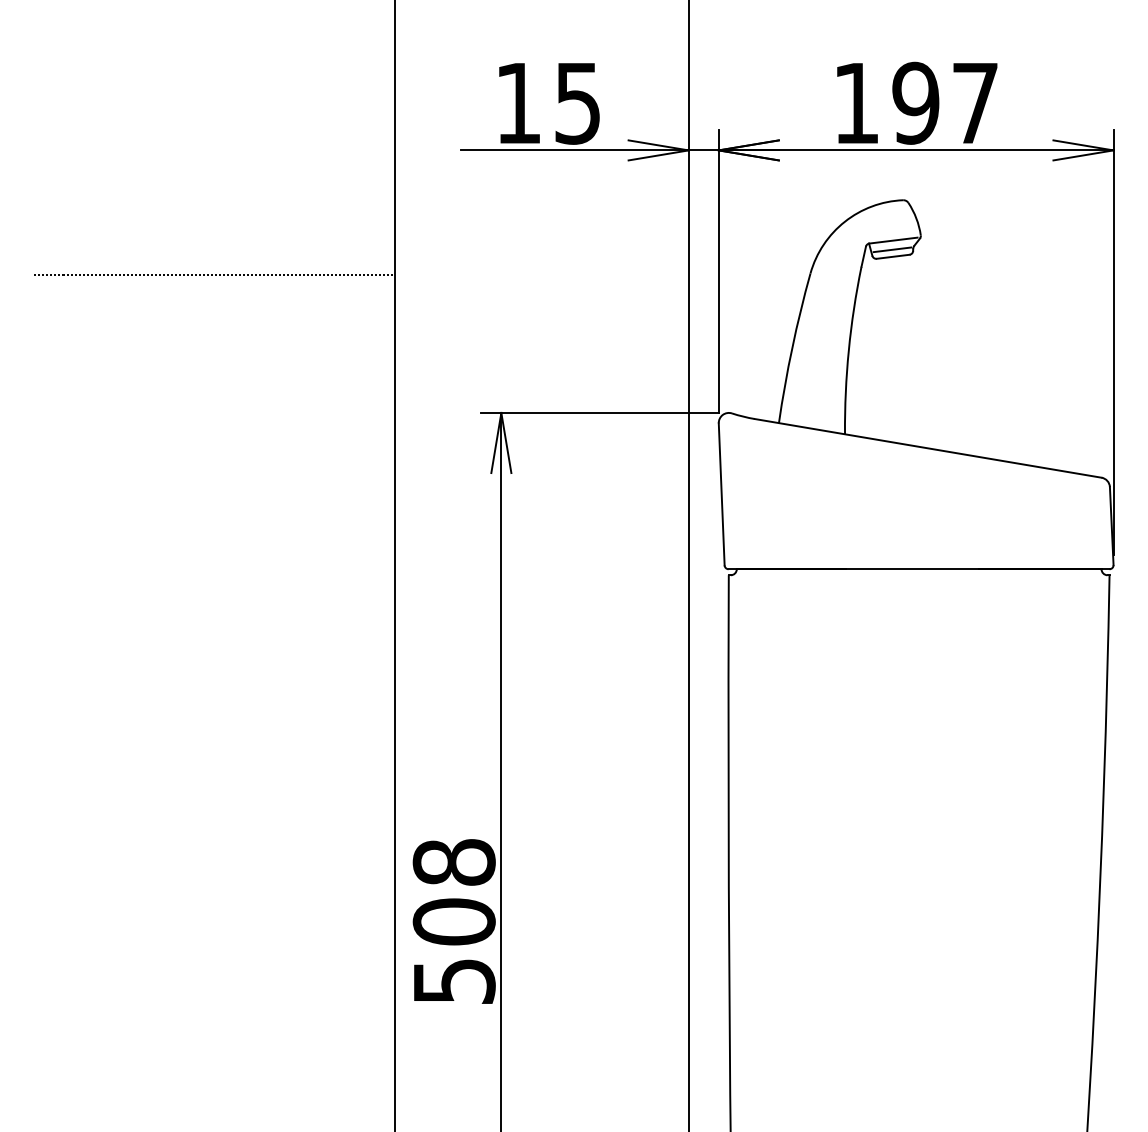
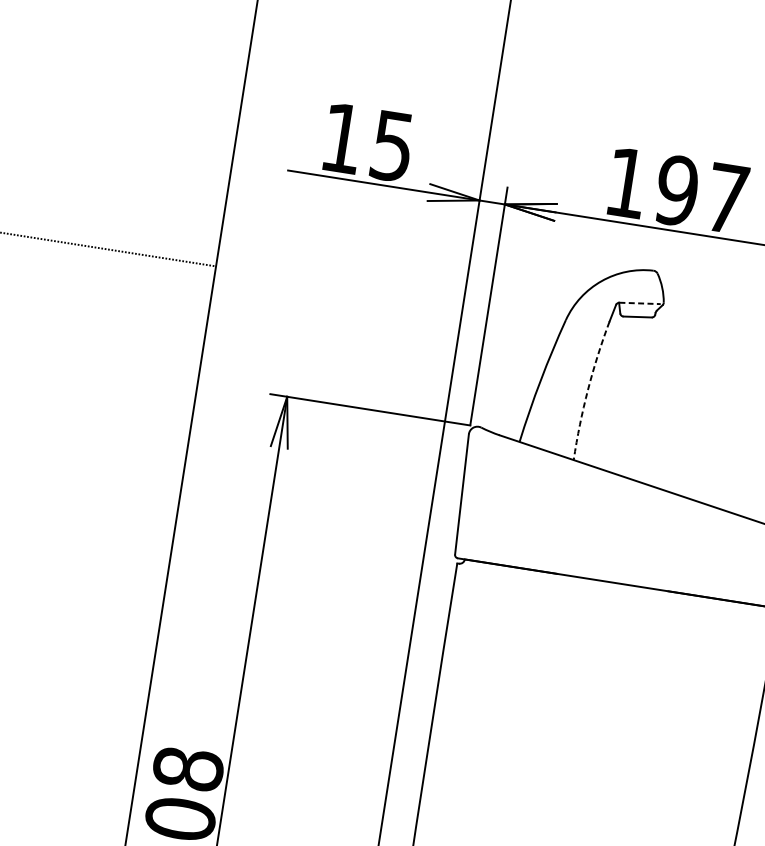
line: (893, 240) -> (640, 303), solid -> dashed
line: (892, 249) -> (638, 310), removed
arc: (848, 350) -> (587, 390), solid -> dashed

